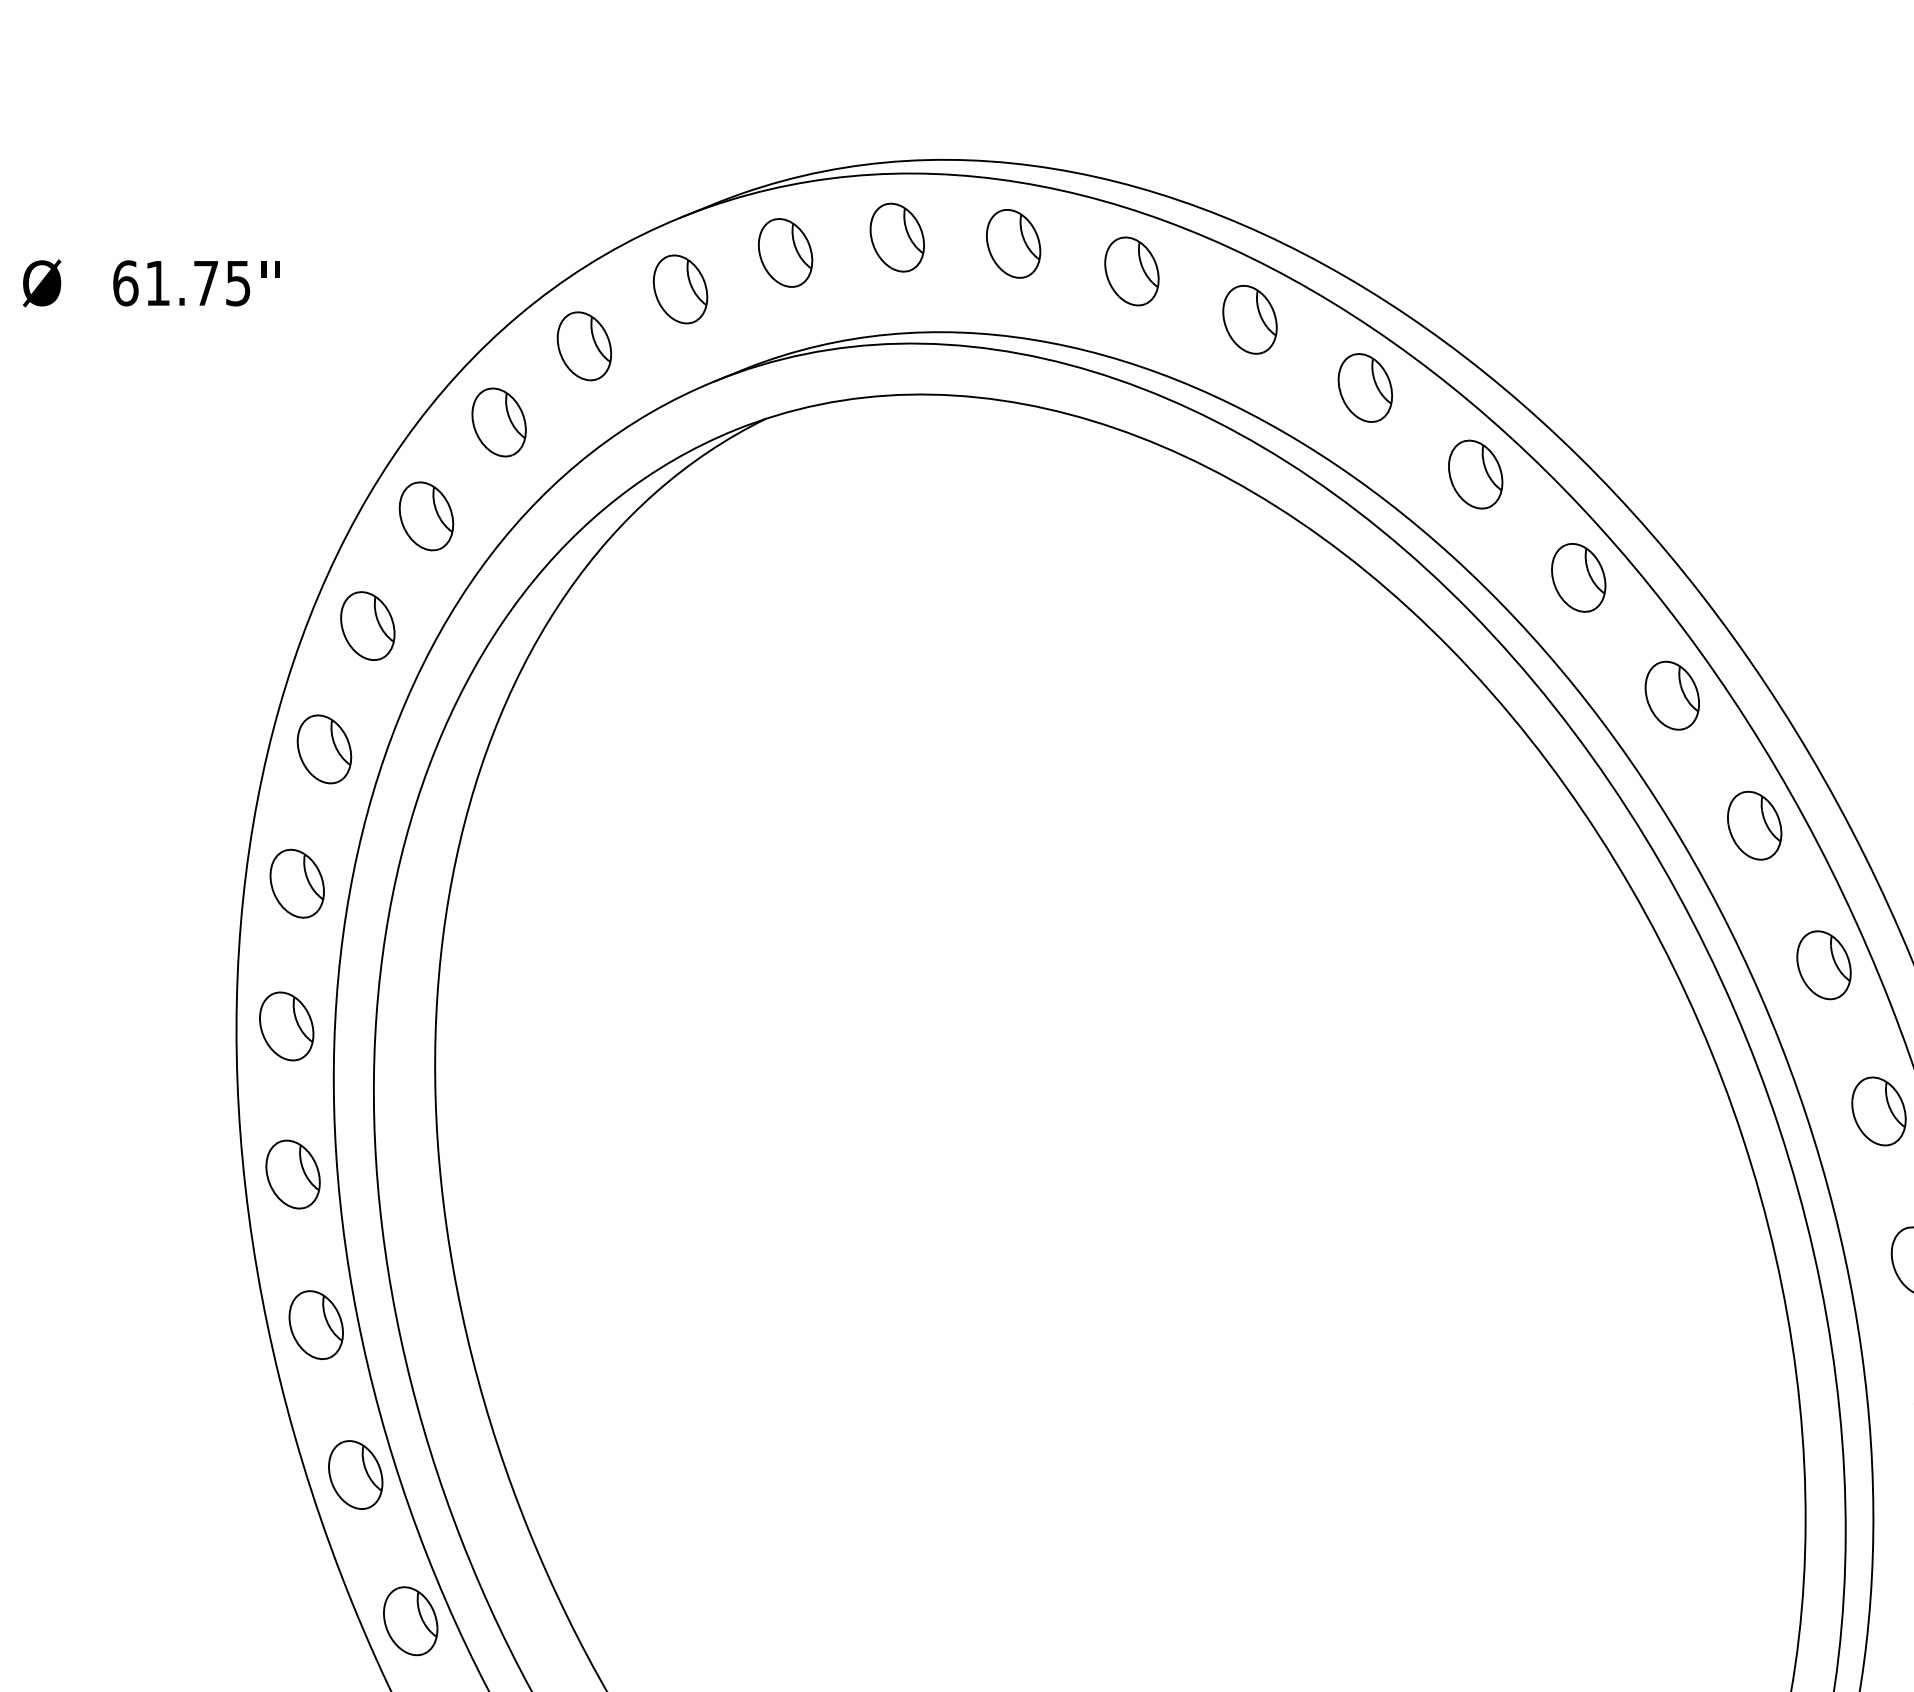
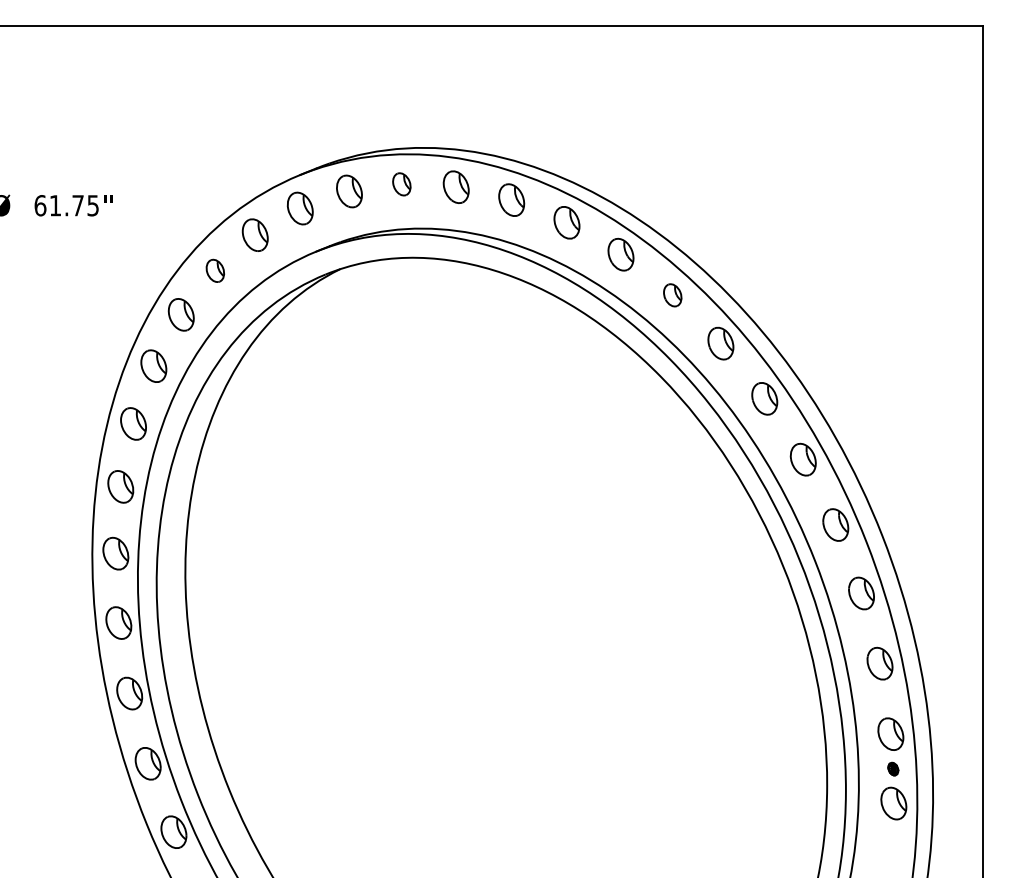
part: (896, 238) -> (401, 184), size x0.7
part: (499, 421) -> (215, 270), size x0.7
part: (1475, 475) -> (672, 295), size x0.7

